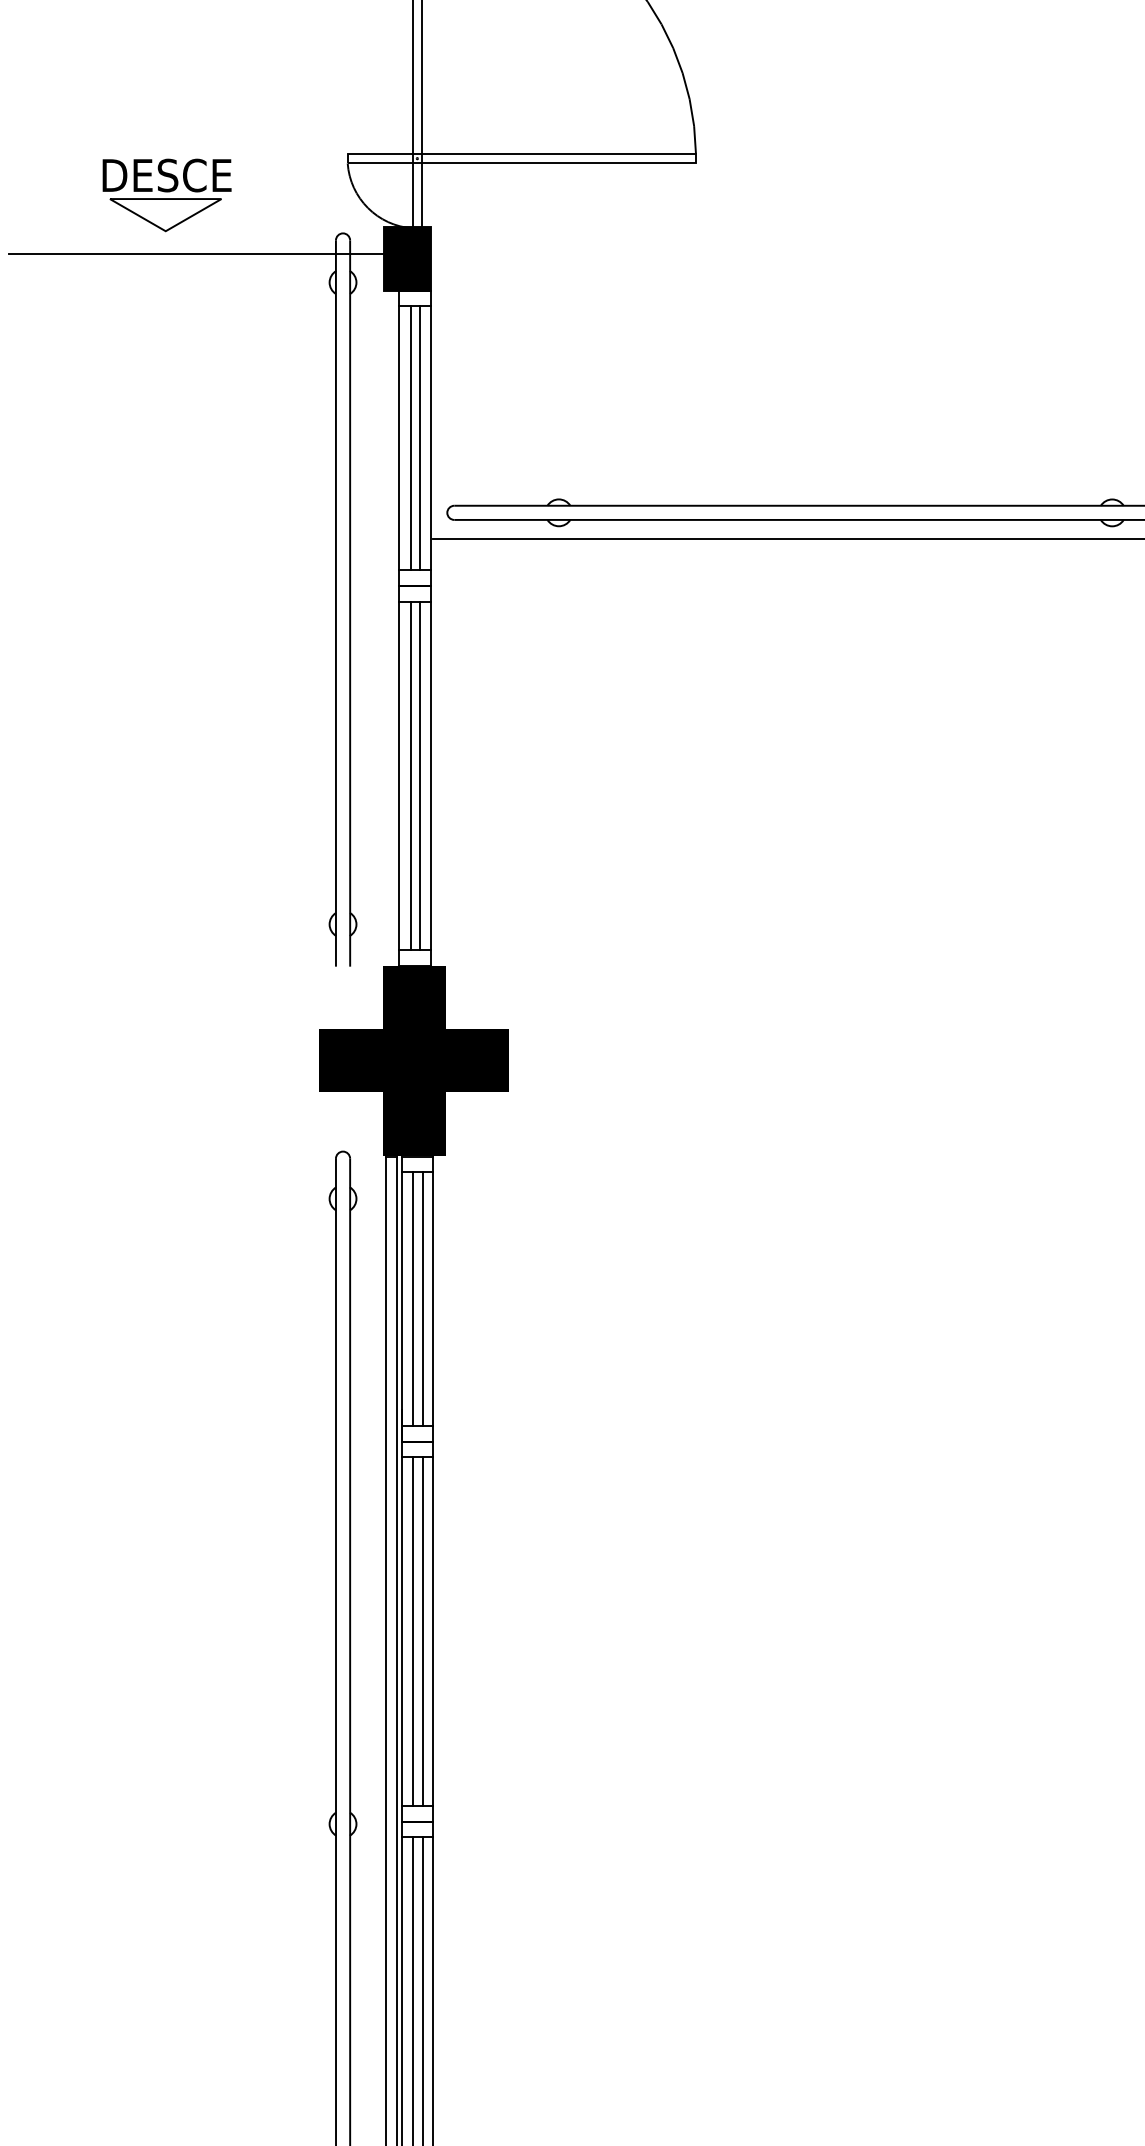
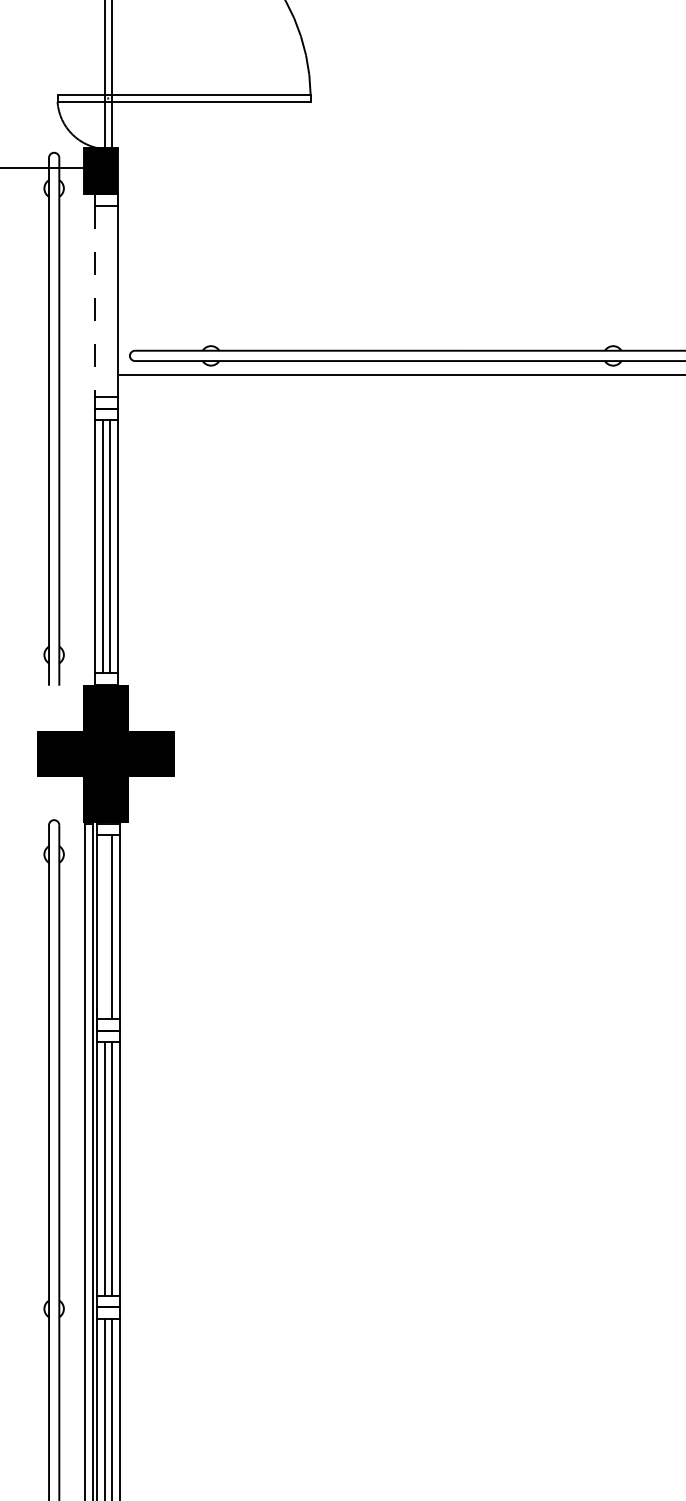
line: (410, 437) -> (103, 301), removed
line: (420, 437) -> (110, 301), removed
line: (399, 438) -> (95, 301), solid -> dashed
line: (413, 1298) -> (105, 926), removed

